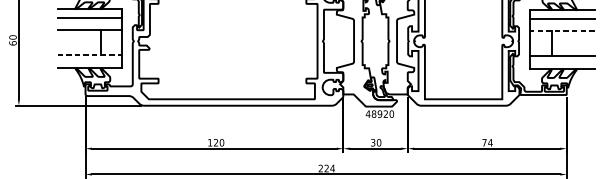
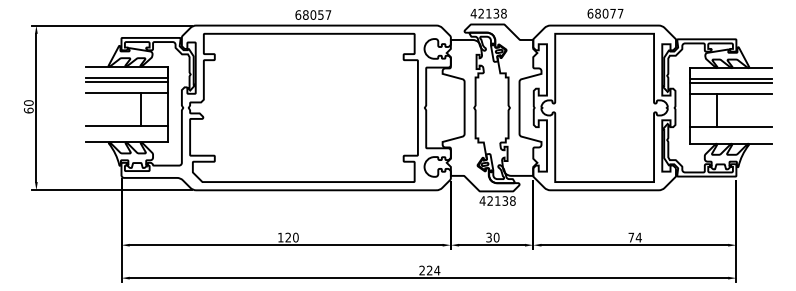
line: (89, 21) -> (126, 82), added
line: (562, 22) -> (730, 83), added
line: (562, 30) -> (730, 94), dashed -> solid
line: (90, 55) -> (127, 125), dashed -> solid
text: (382, 113) -> (501, 200), 48920 -> 42138

